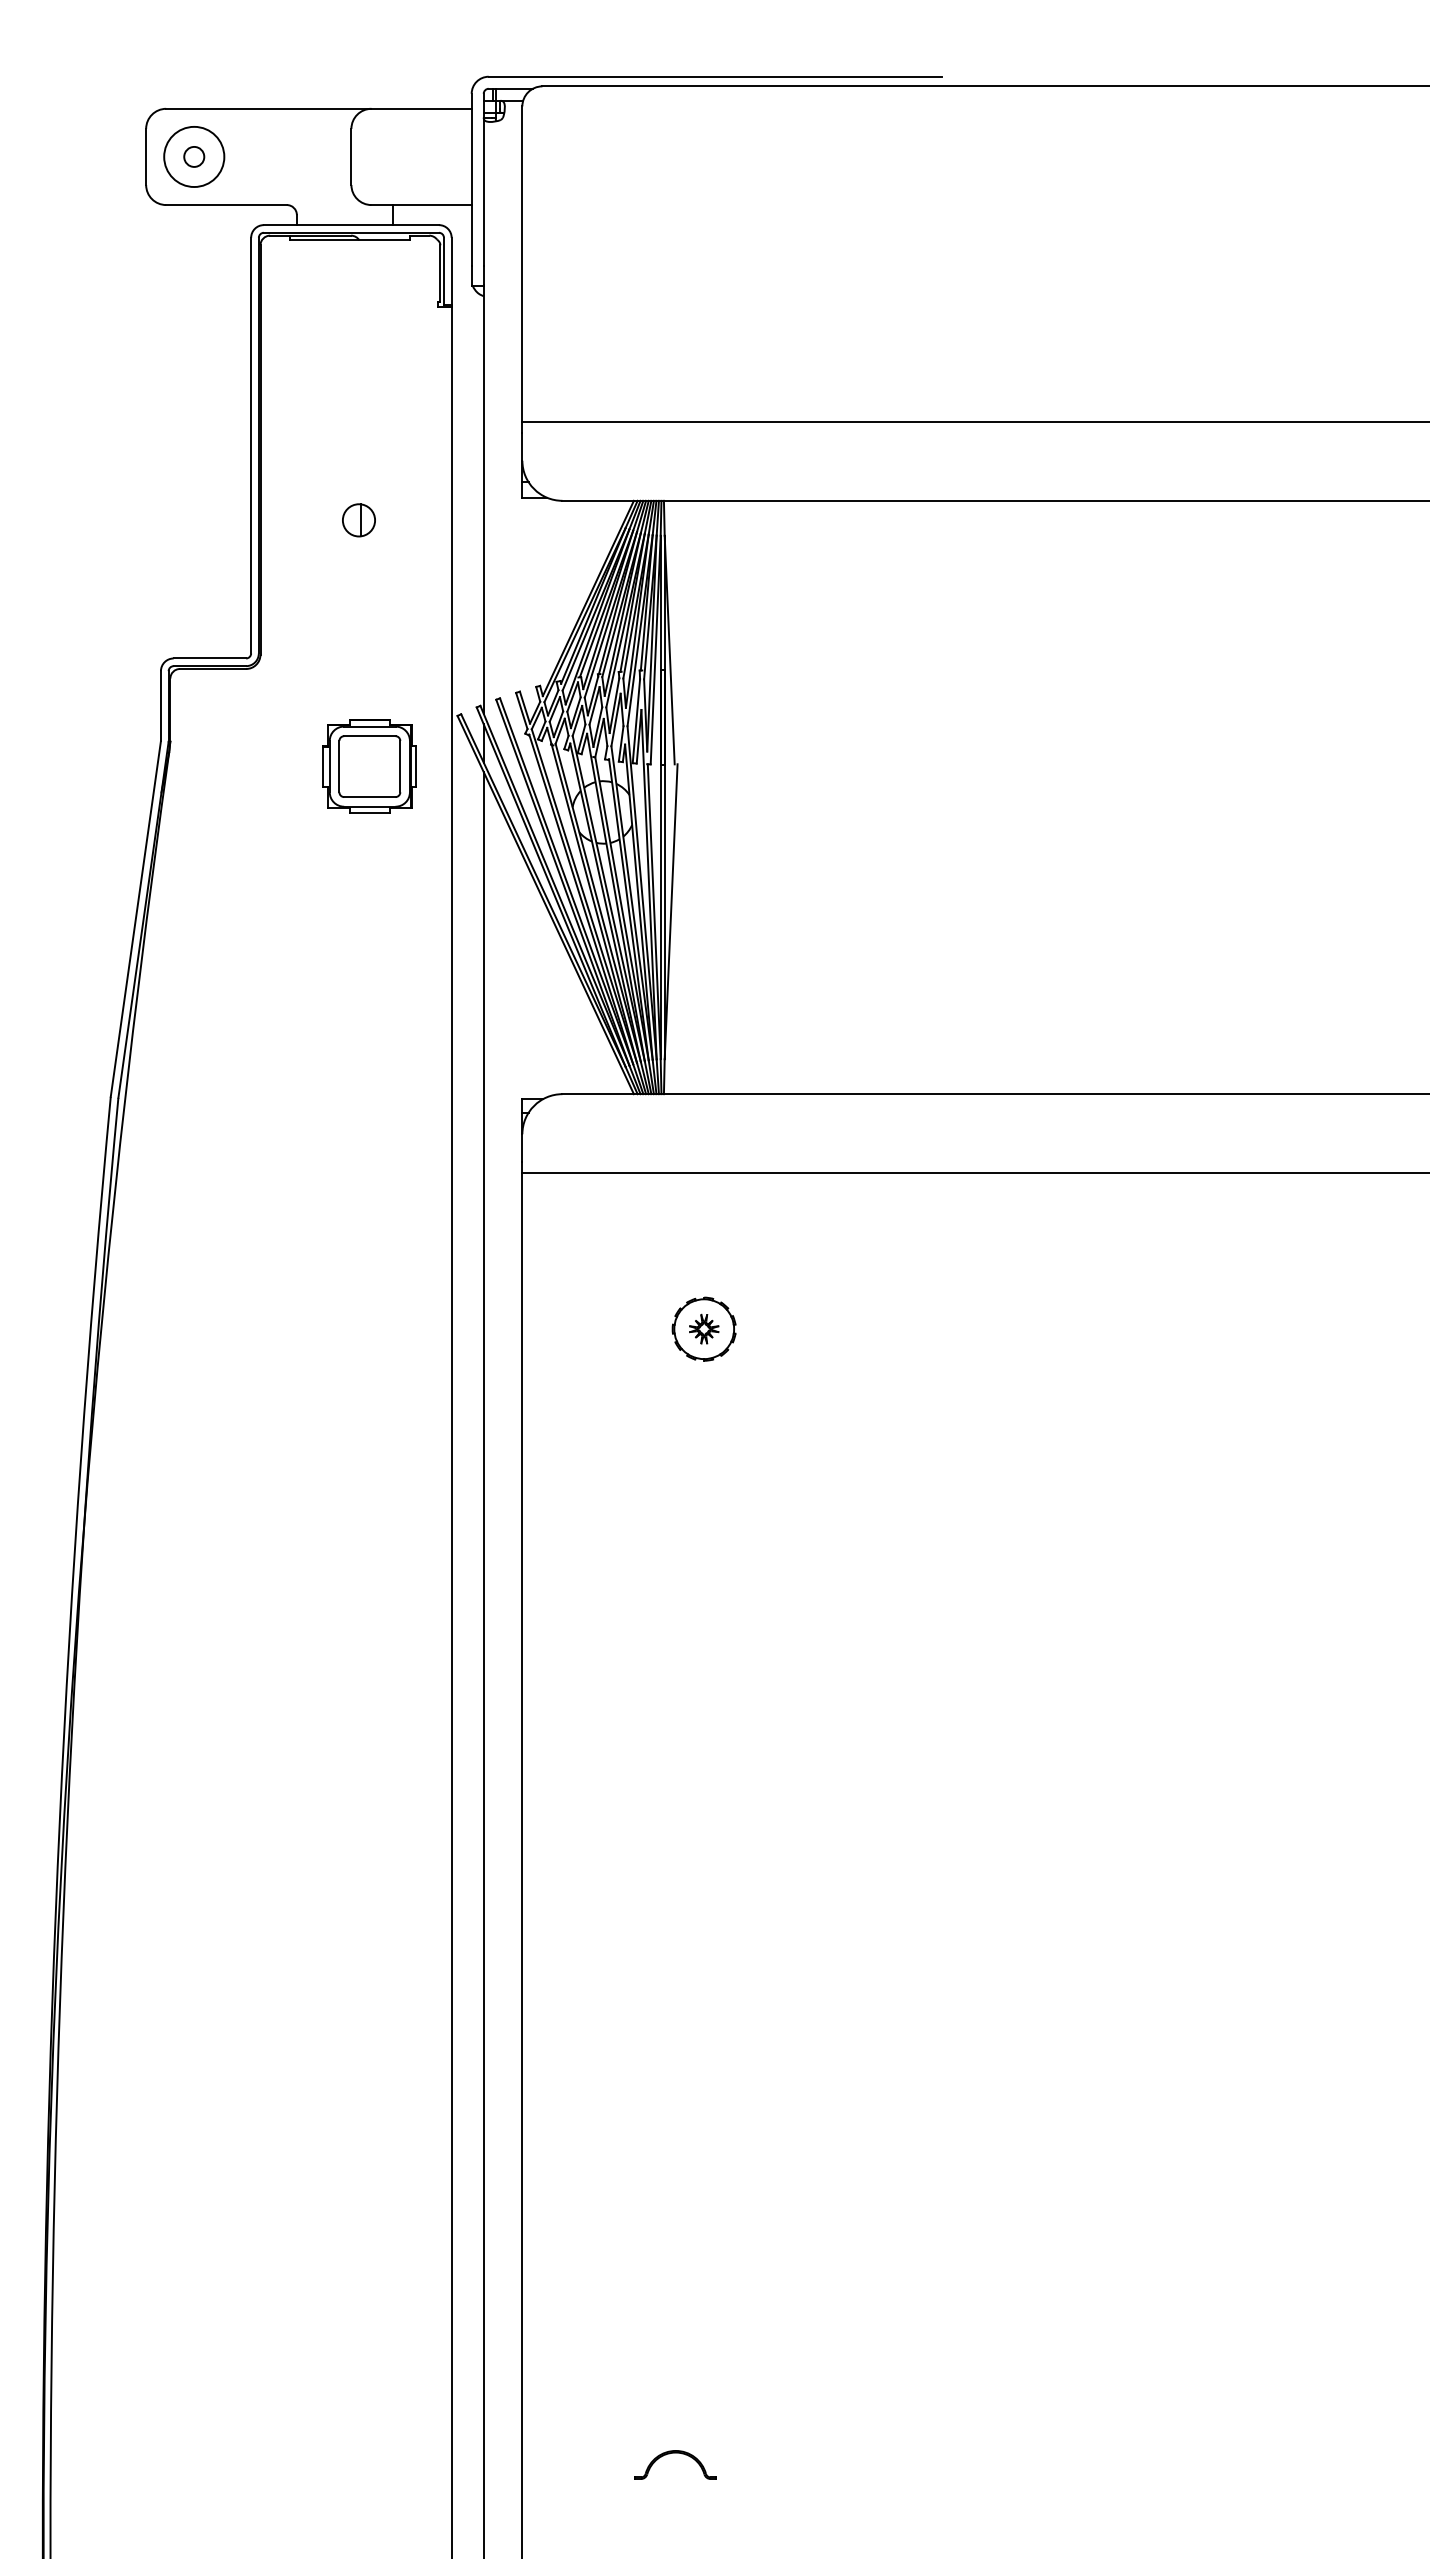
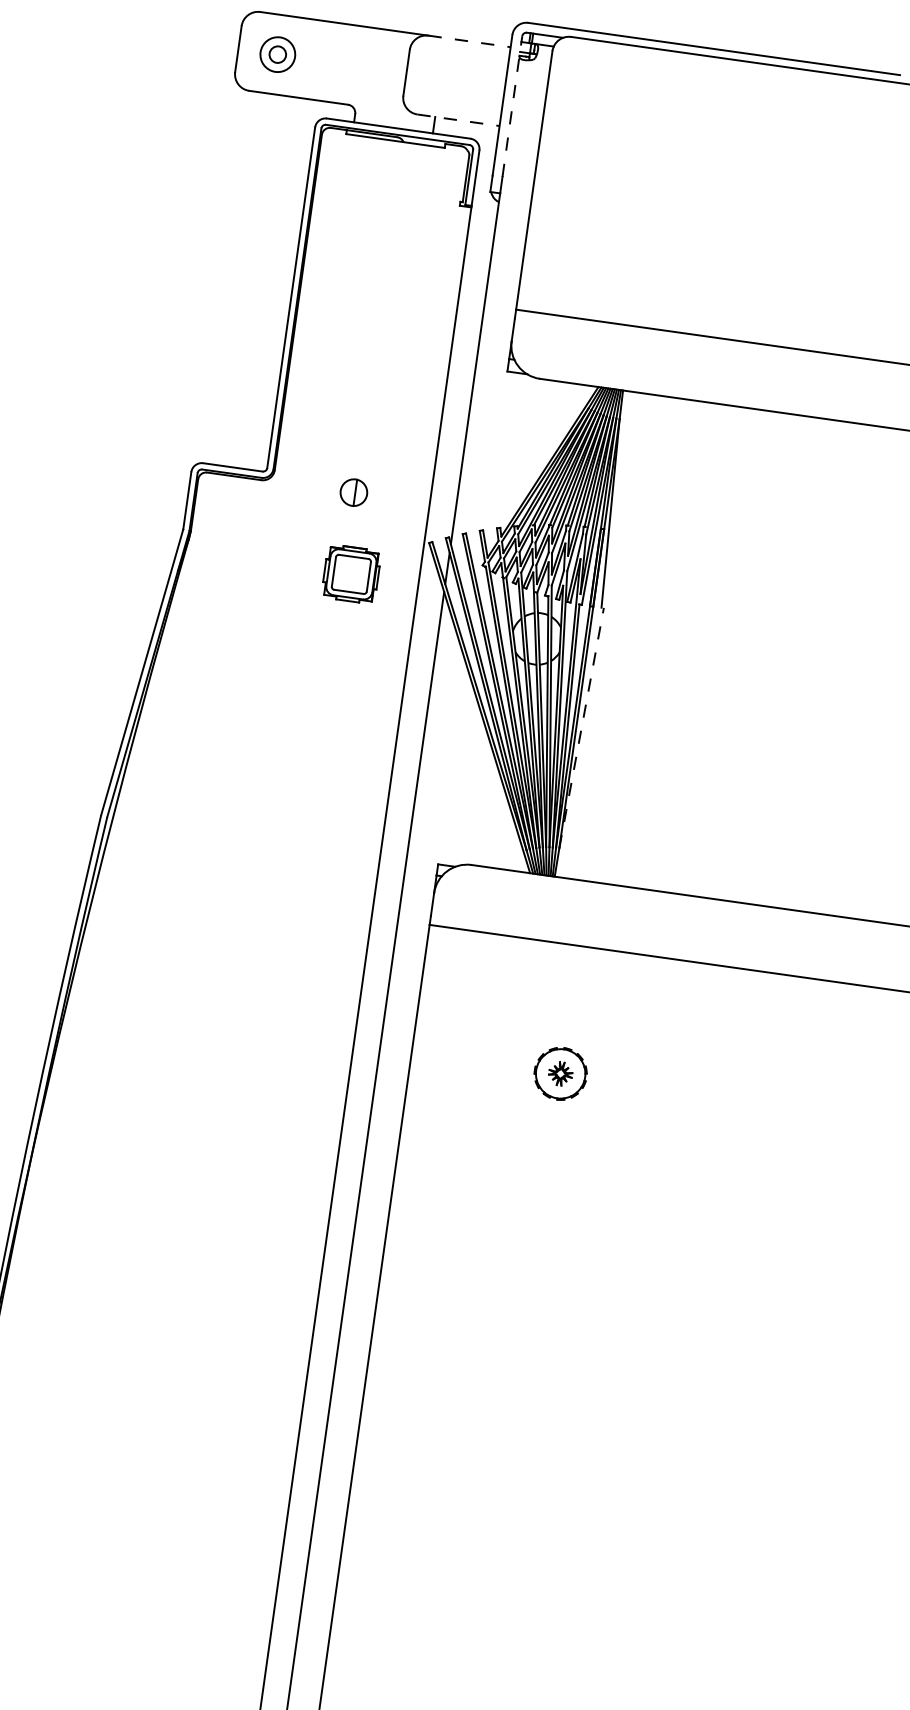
line: (422, 108) -> (470, 41), solid -> dashed
circle: (194, 156) -> (278, 54), size x0.7
line: (483, 179) -> (512, 106), solid -> dashed
line: (422, 205) -> (459, 120), solid -> dashed
part: (358, 520) -> (353, 492), moved
part: (369, 766) -> (351, 574), size x0.7
line: (671, 911) -> (581, 727), solid -> dashed

